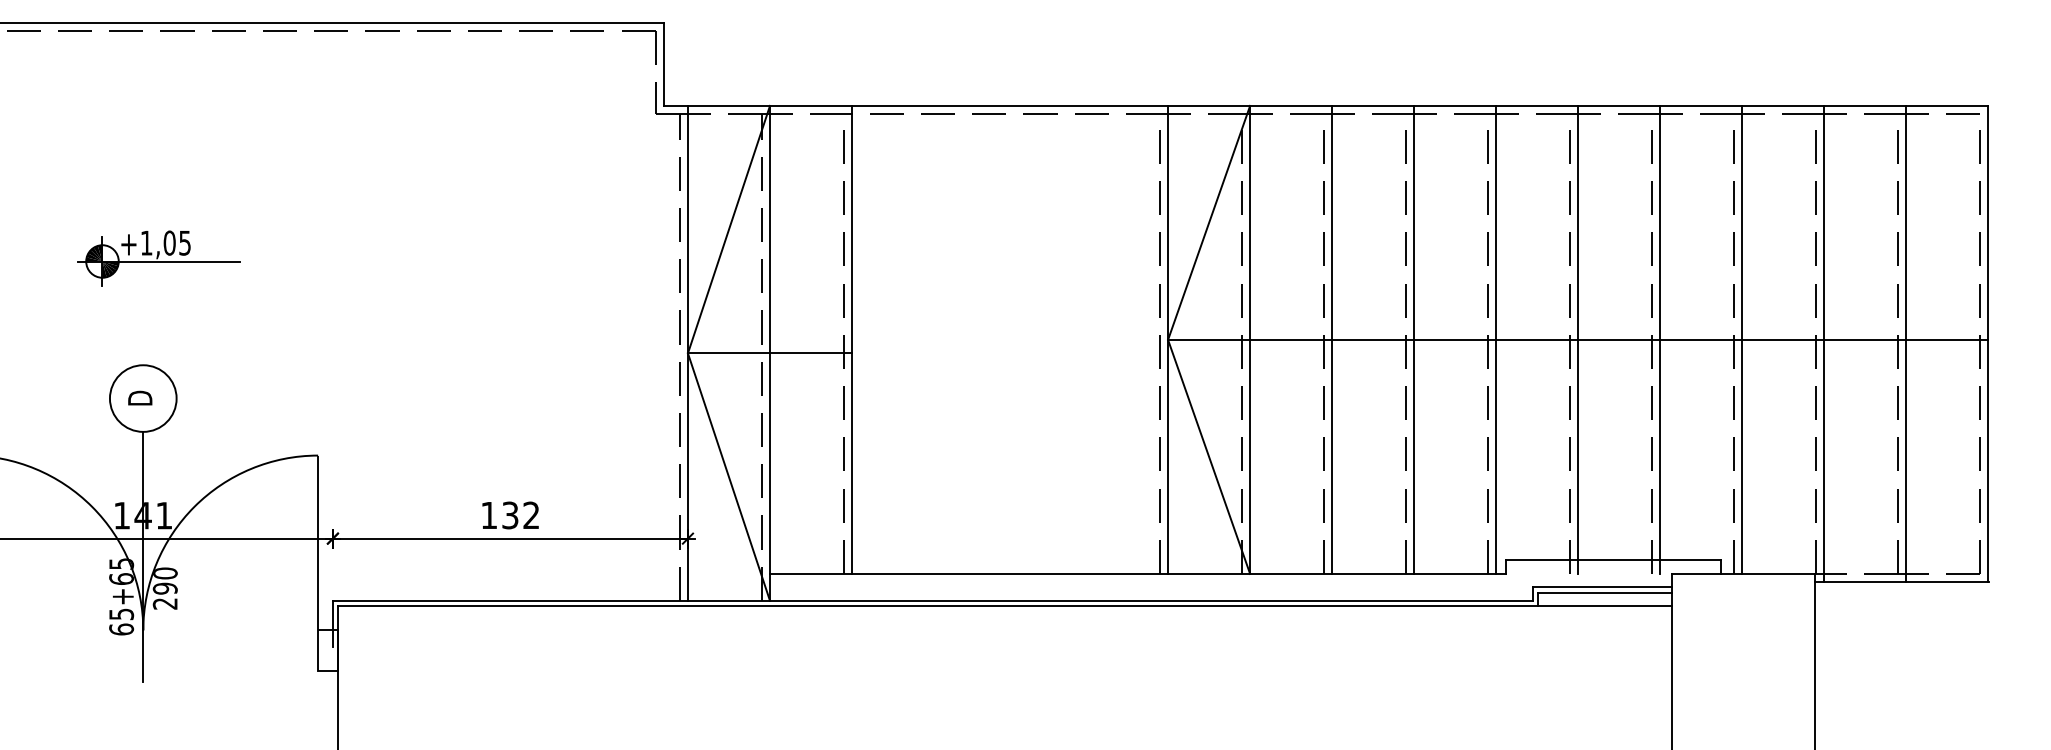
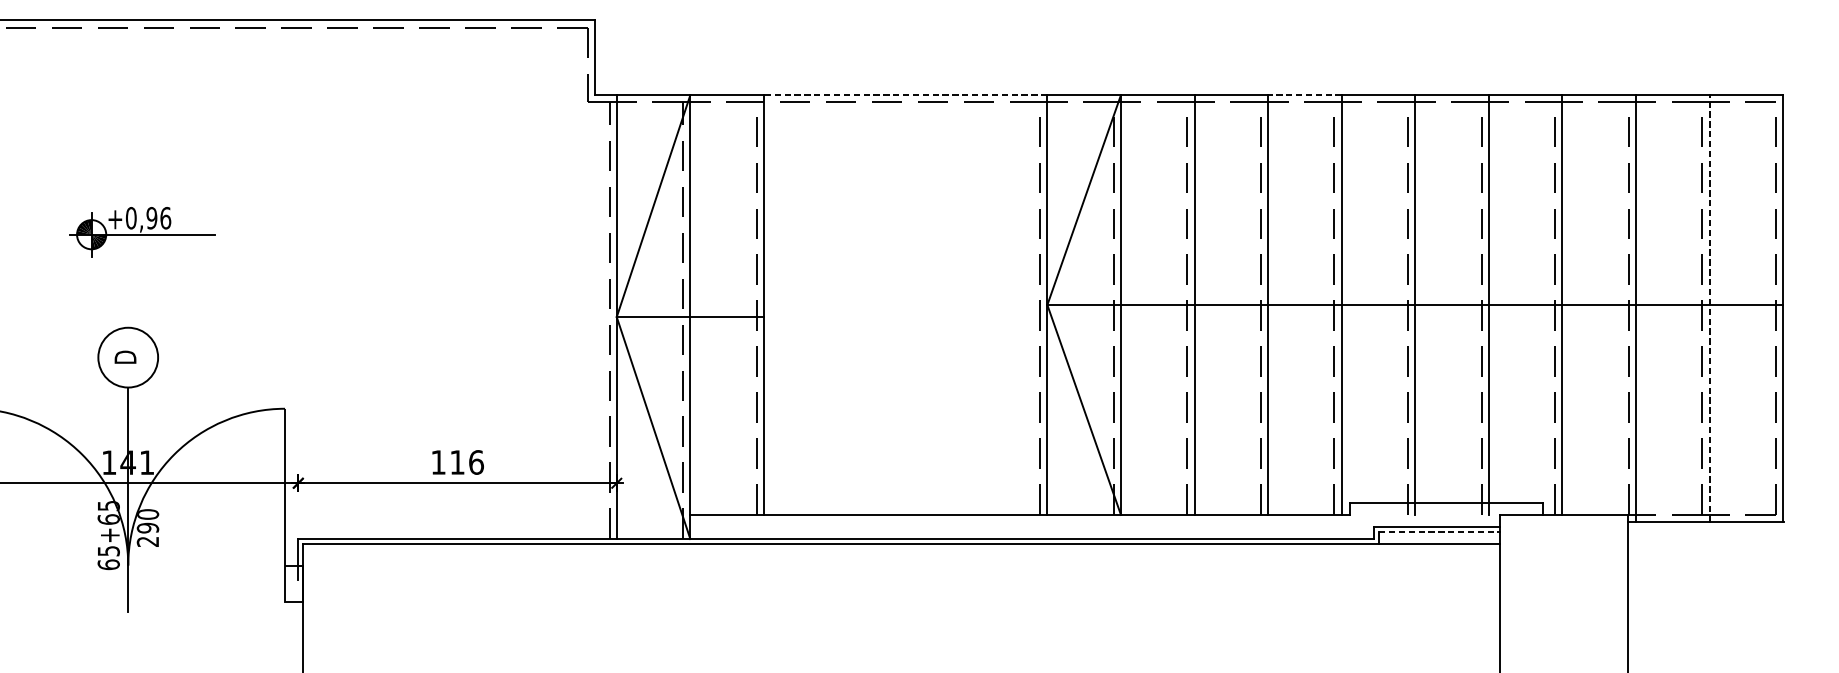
line: (1009, 105) -> (905, 94), solid -> dashed
line: (1454, 105) -> (1304, 94), solid -> dashed
text: (165, 242) -> (148, 217), +1,05 -> +0,96
line: (1906, 343) -> (1709, 308), solid -> dashed
text: (520, 515) -> (466, 462), 132 -> 116
line: (1605, 592) -> (1439, 531), solid -> dashed

